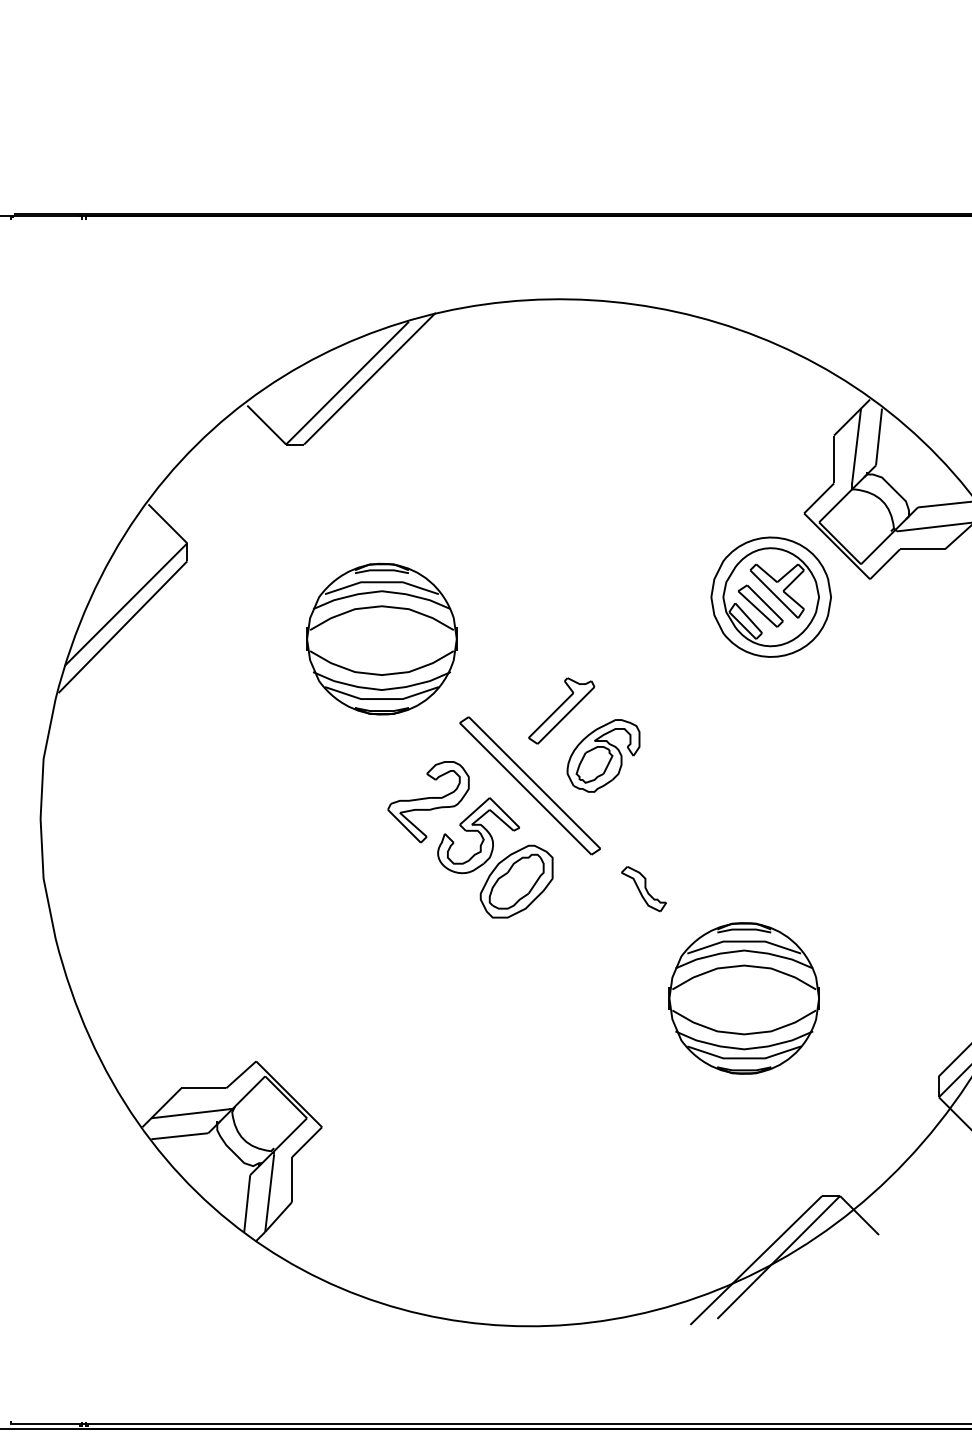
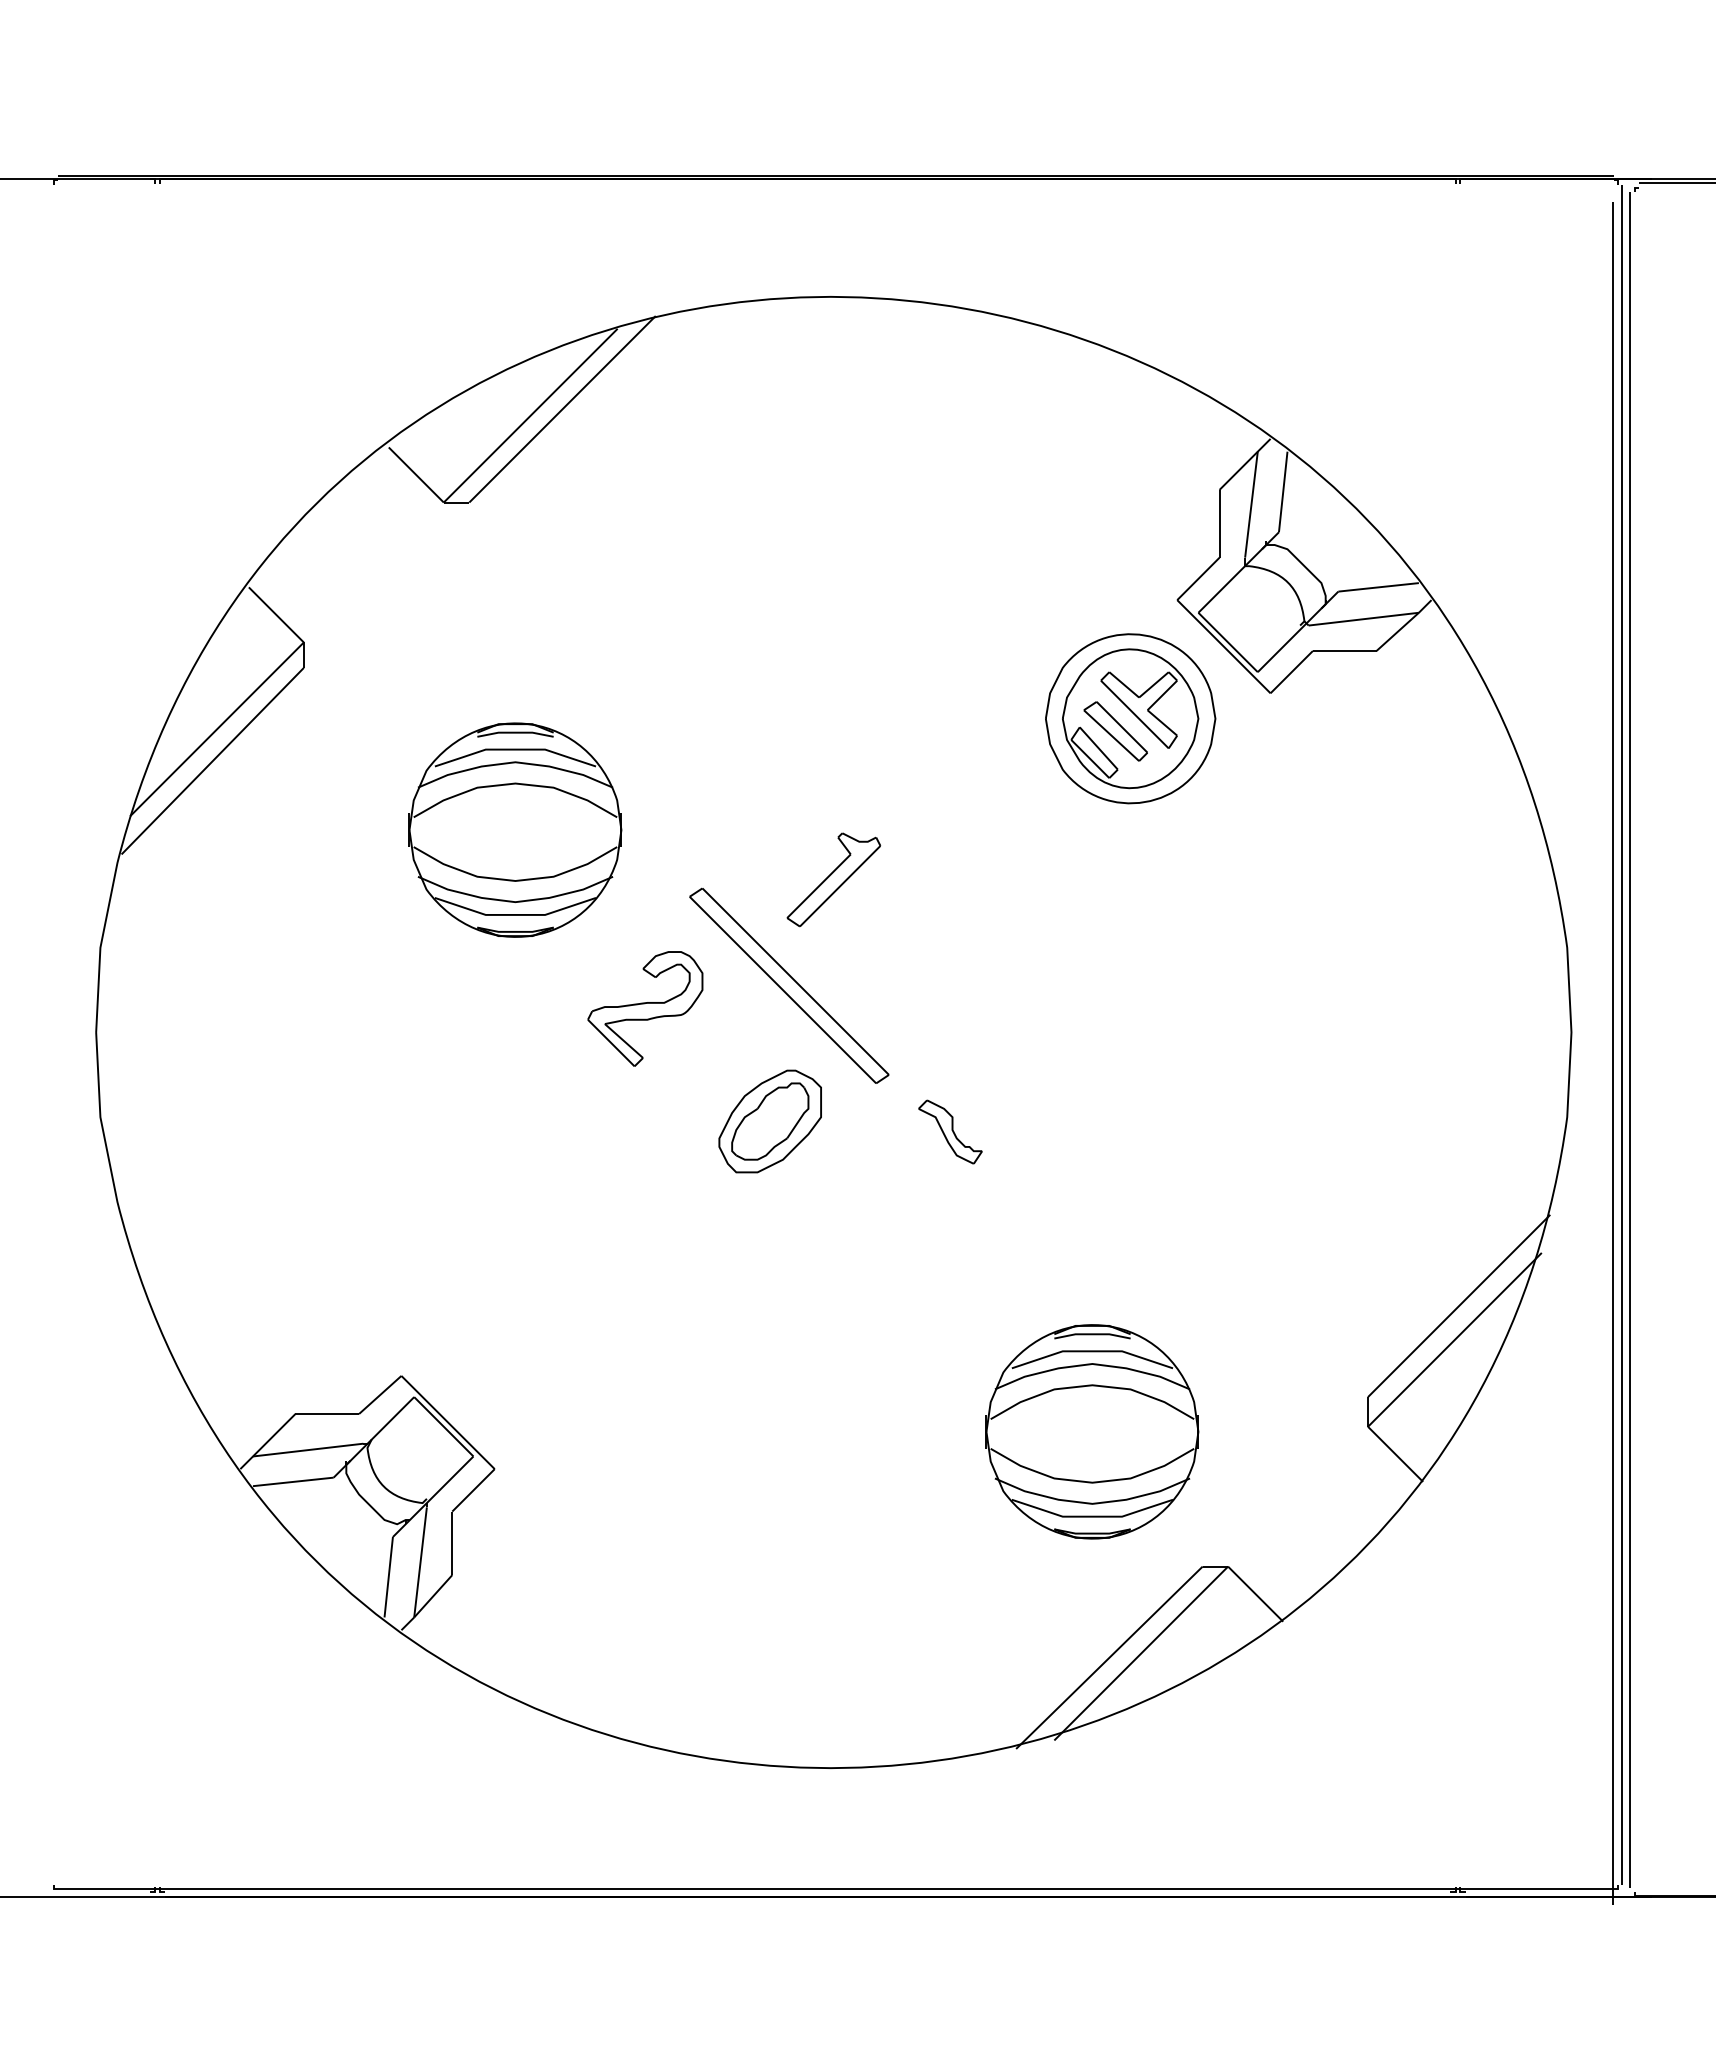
part: (381, 638) -> (515, 829), moved
part: (603, 755) -> (892, 943), removed
part: (478, 835) -> (716, 1056), removed
part: (744, 998) -> (1092, 1431), moved

